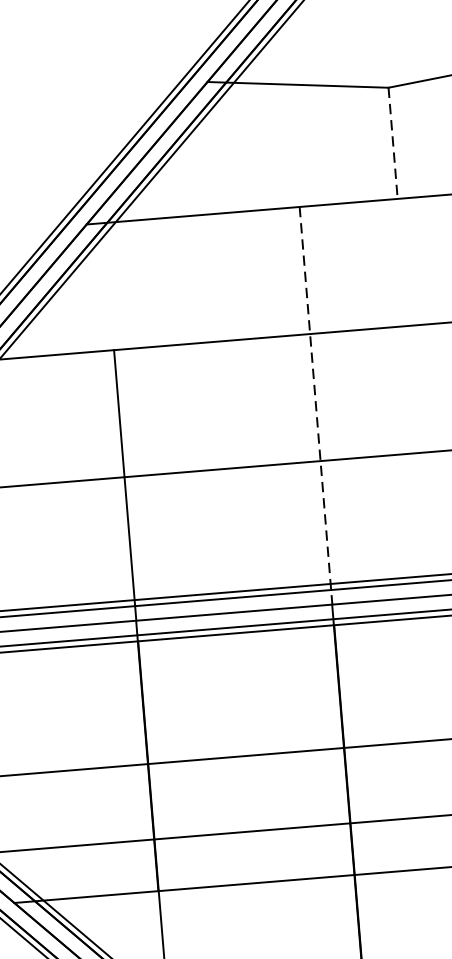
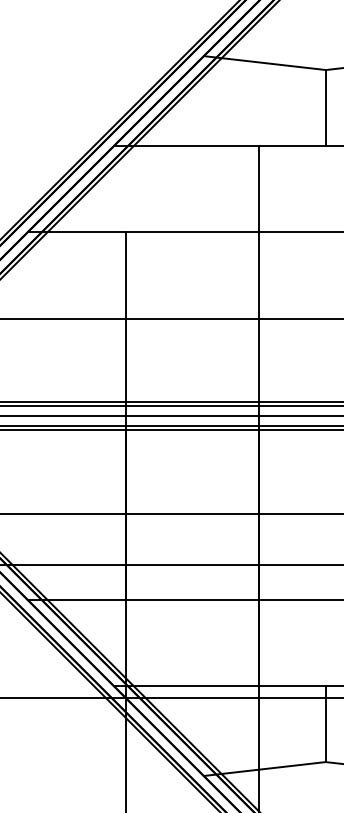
line: (392, 142) -> (325, 107), dashed -> solid
line: (316, 406) -> (259, 281), dashed -> solid

